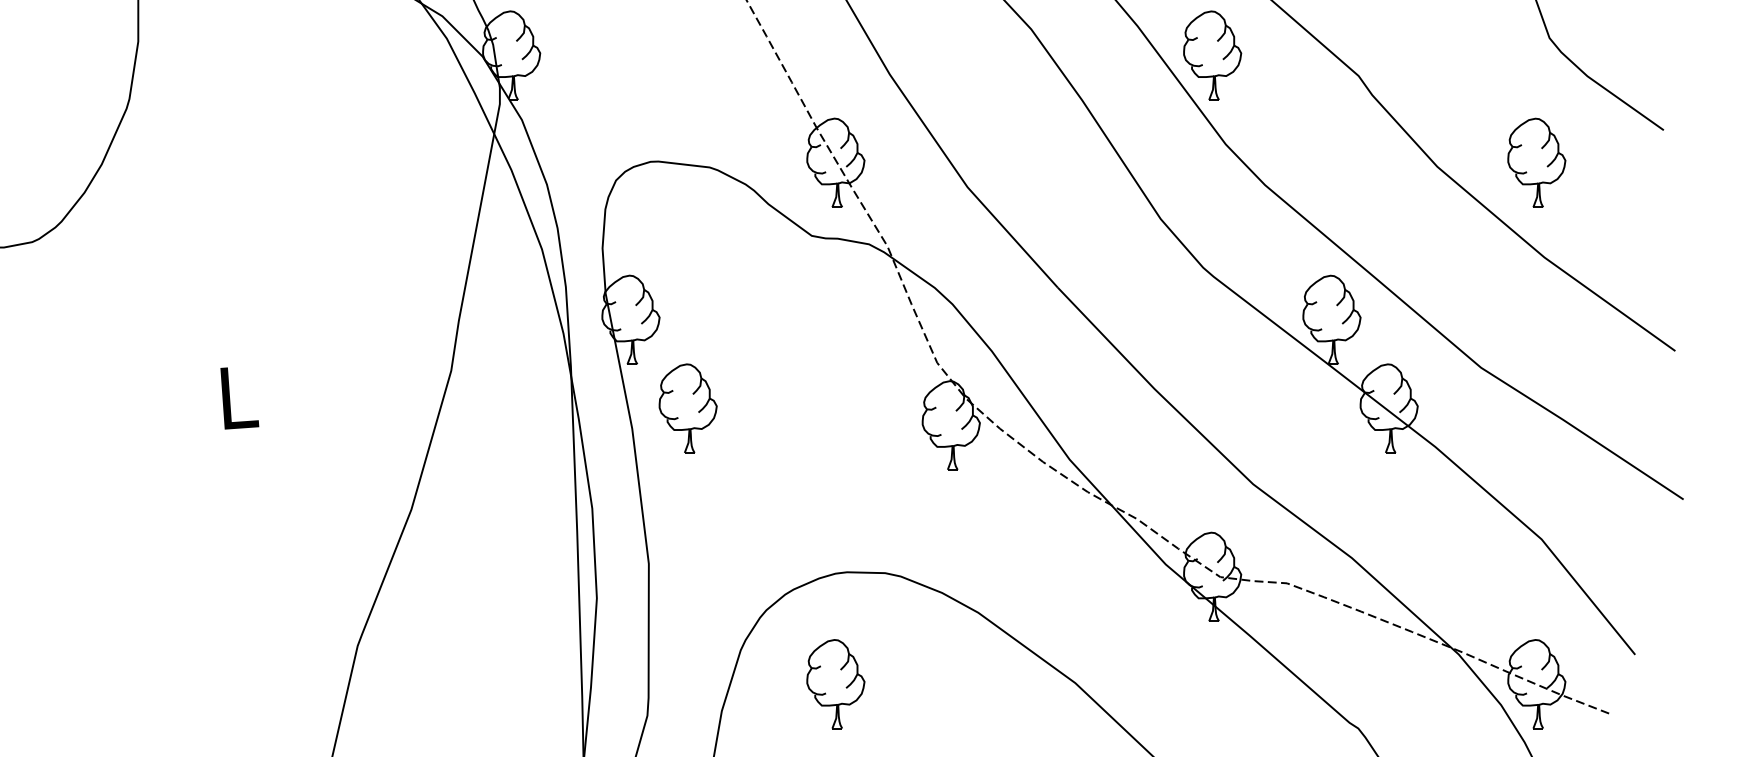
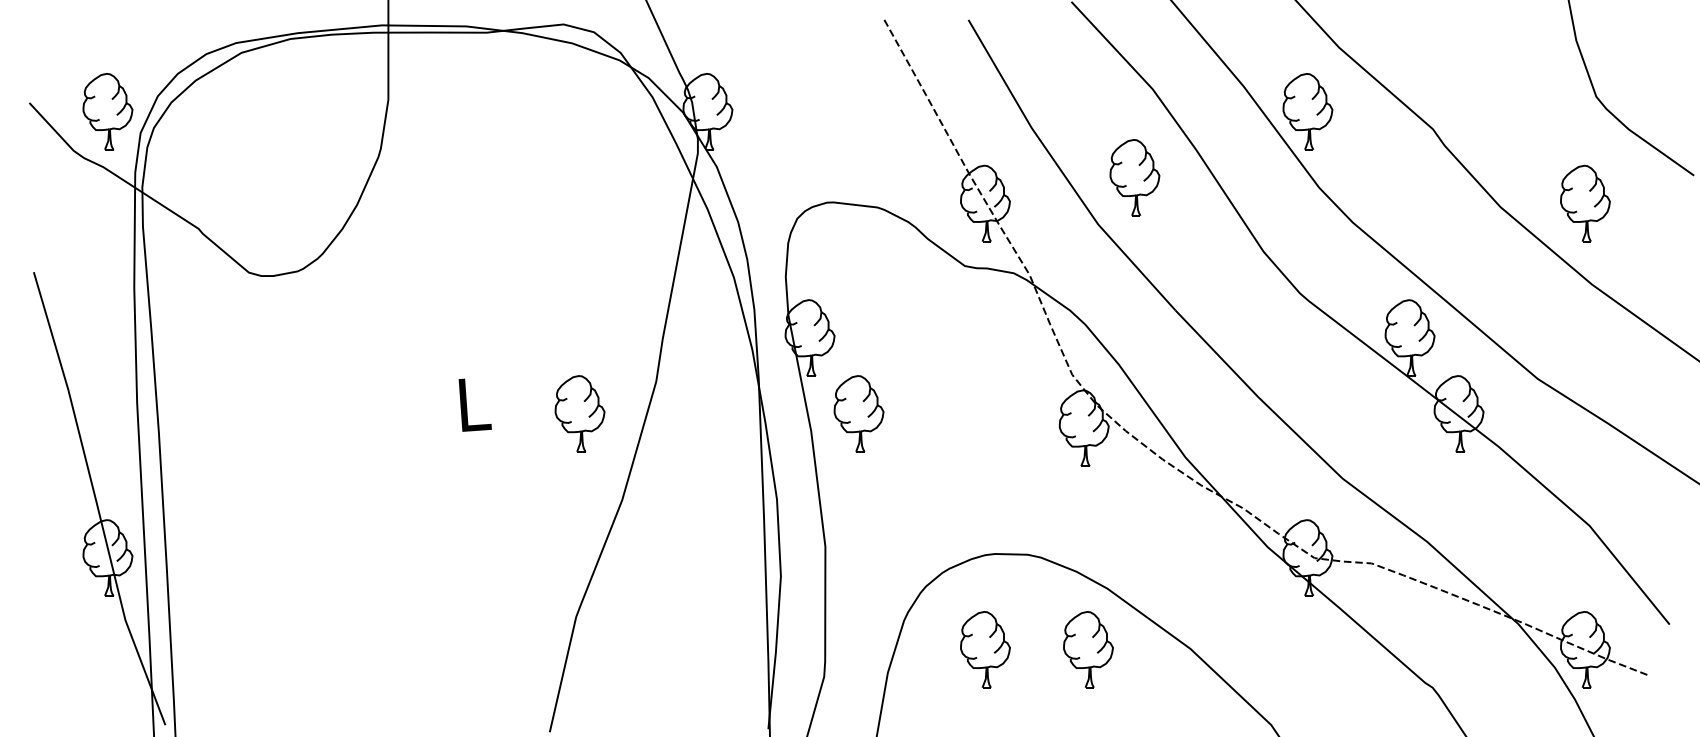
part: (1009, 132) -> (1134, 177), added
part: (361, 408) -> (579, 413), added
part: (956, 683) -> (1088, 649), added

